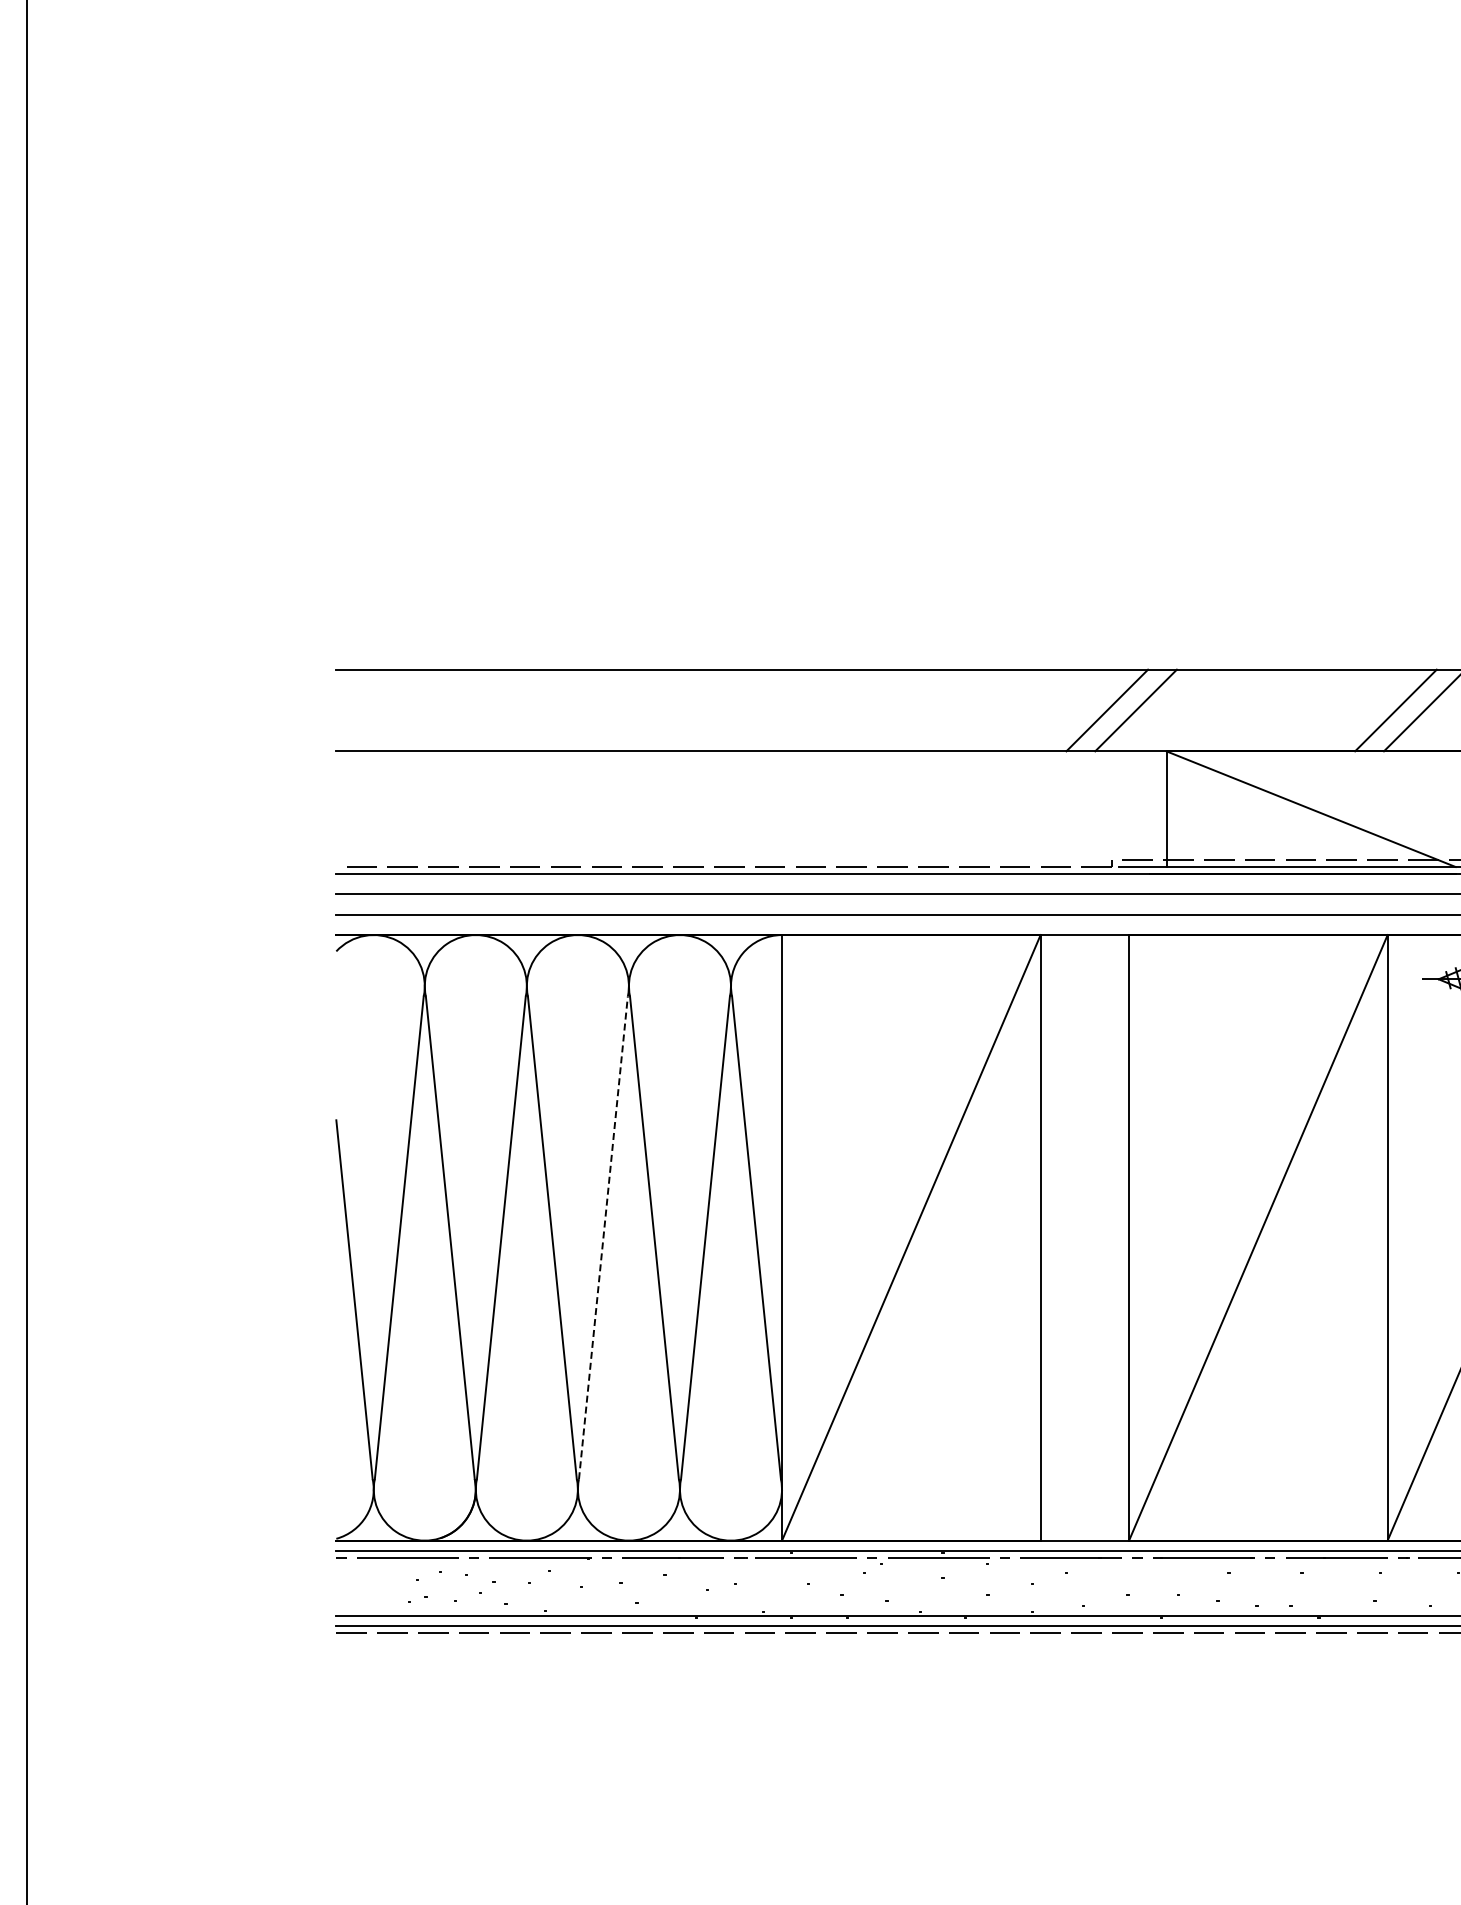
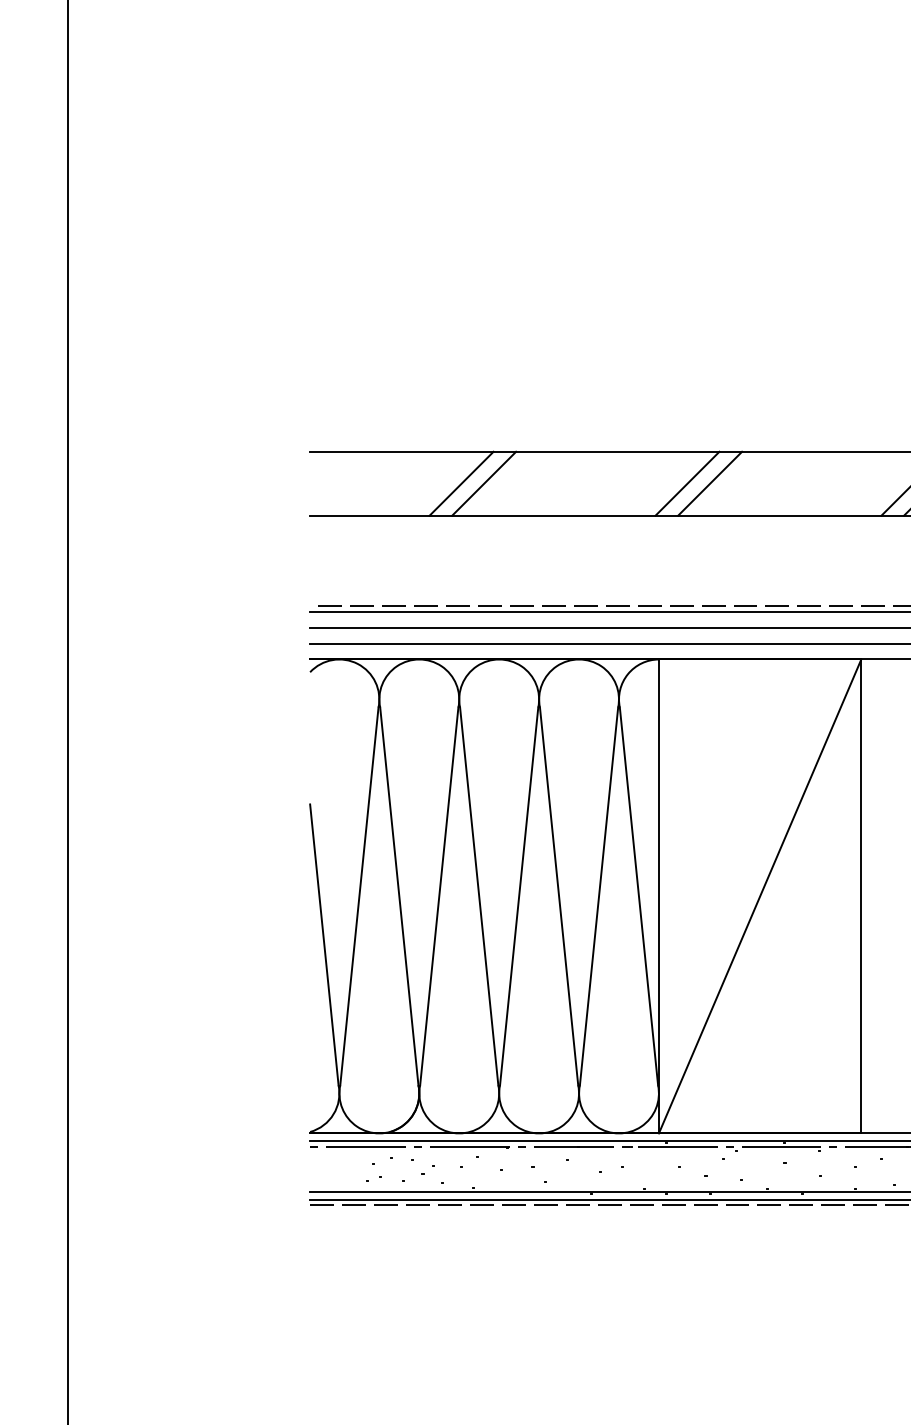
line: (529, 710) -> (461, 483), added
line: (558, 710) -> (484, 483), added
line: (818, 710) -> (687, 483), added
line: (847, 710) -> (710, 483), added
line: (603, 1237) -> (519, 896), dashed -> solid

